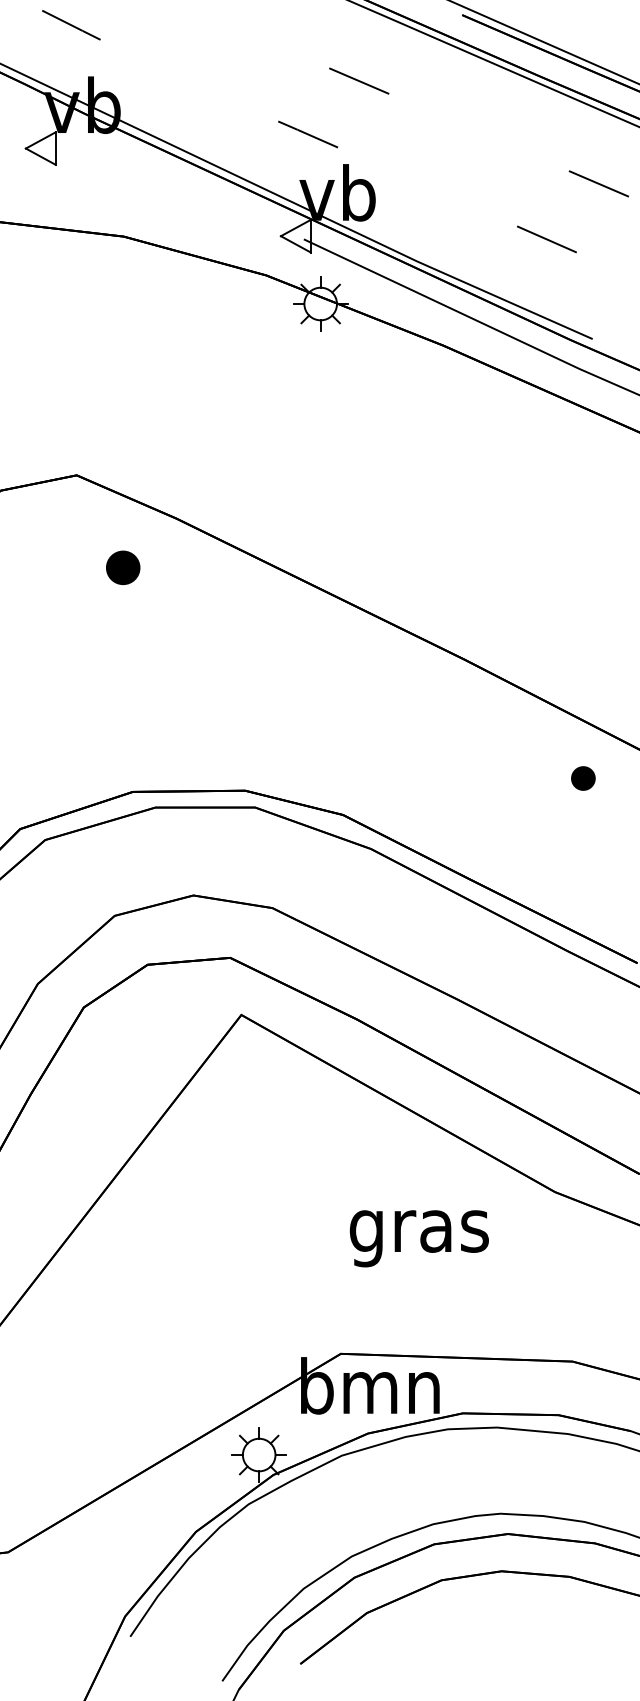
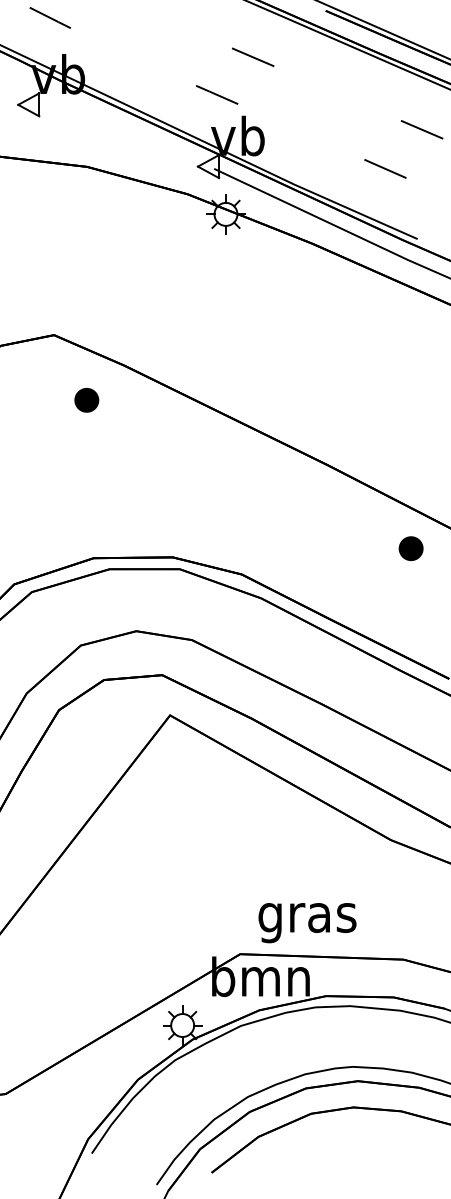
part: (582, 778) -> (410, 548), size x1.43
text: (419, 1239) -> (307, 923), moved

